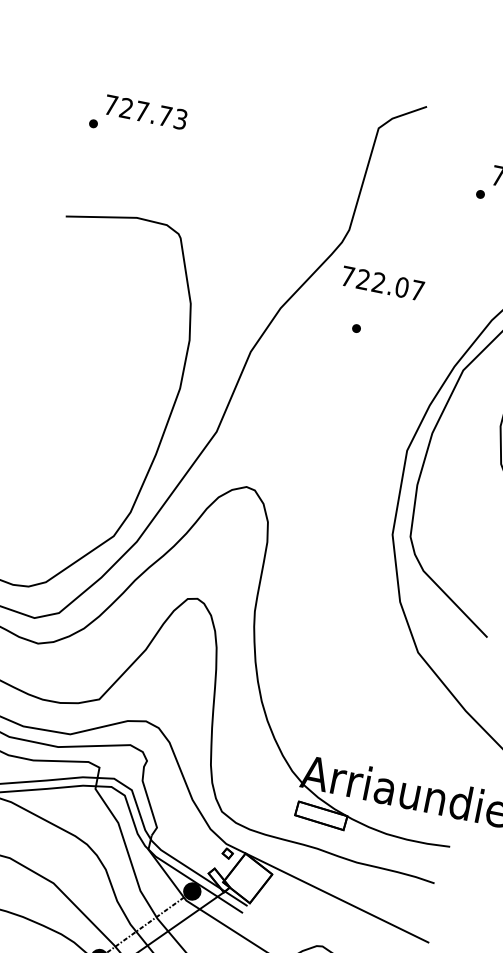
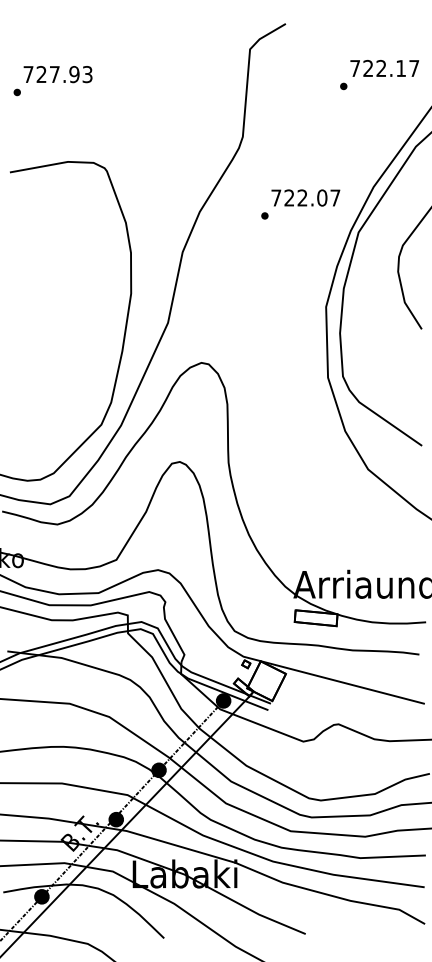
text: (165, 116) -> (74, 74), 727.73 -> 727.93
text: (382, 282) -> (305, 197), moved

